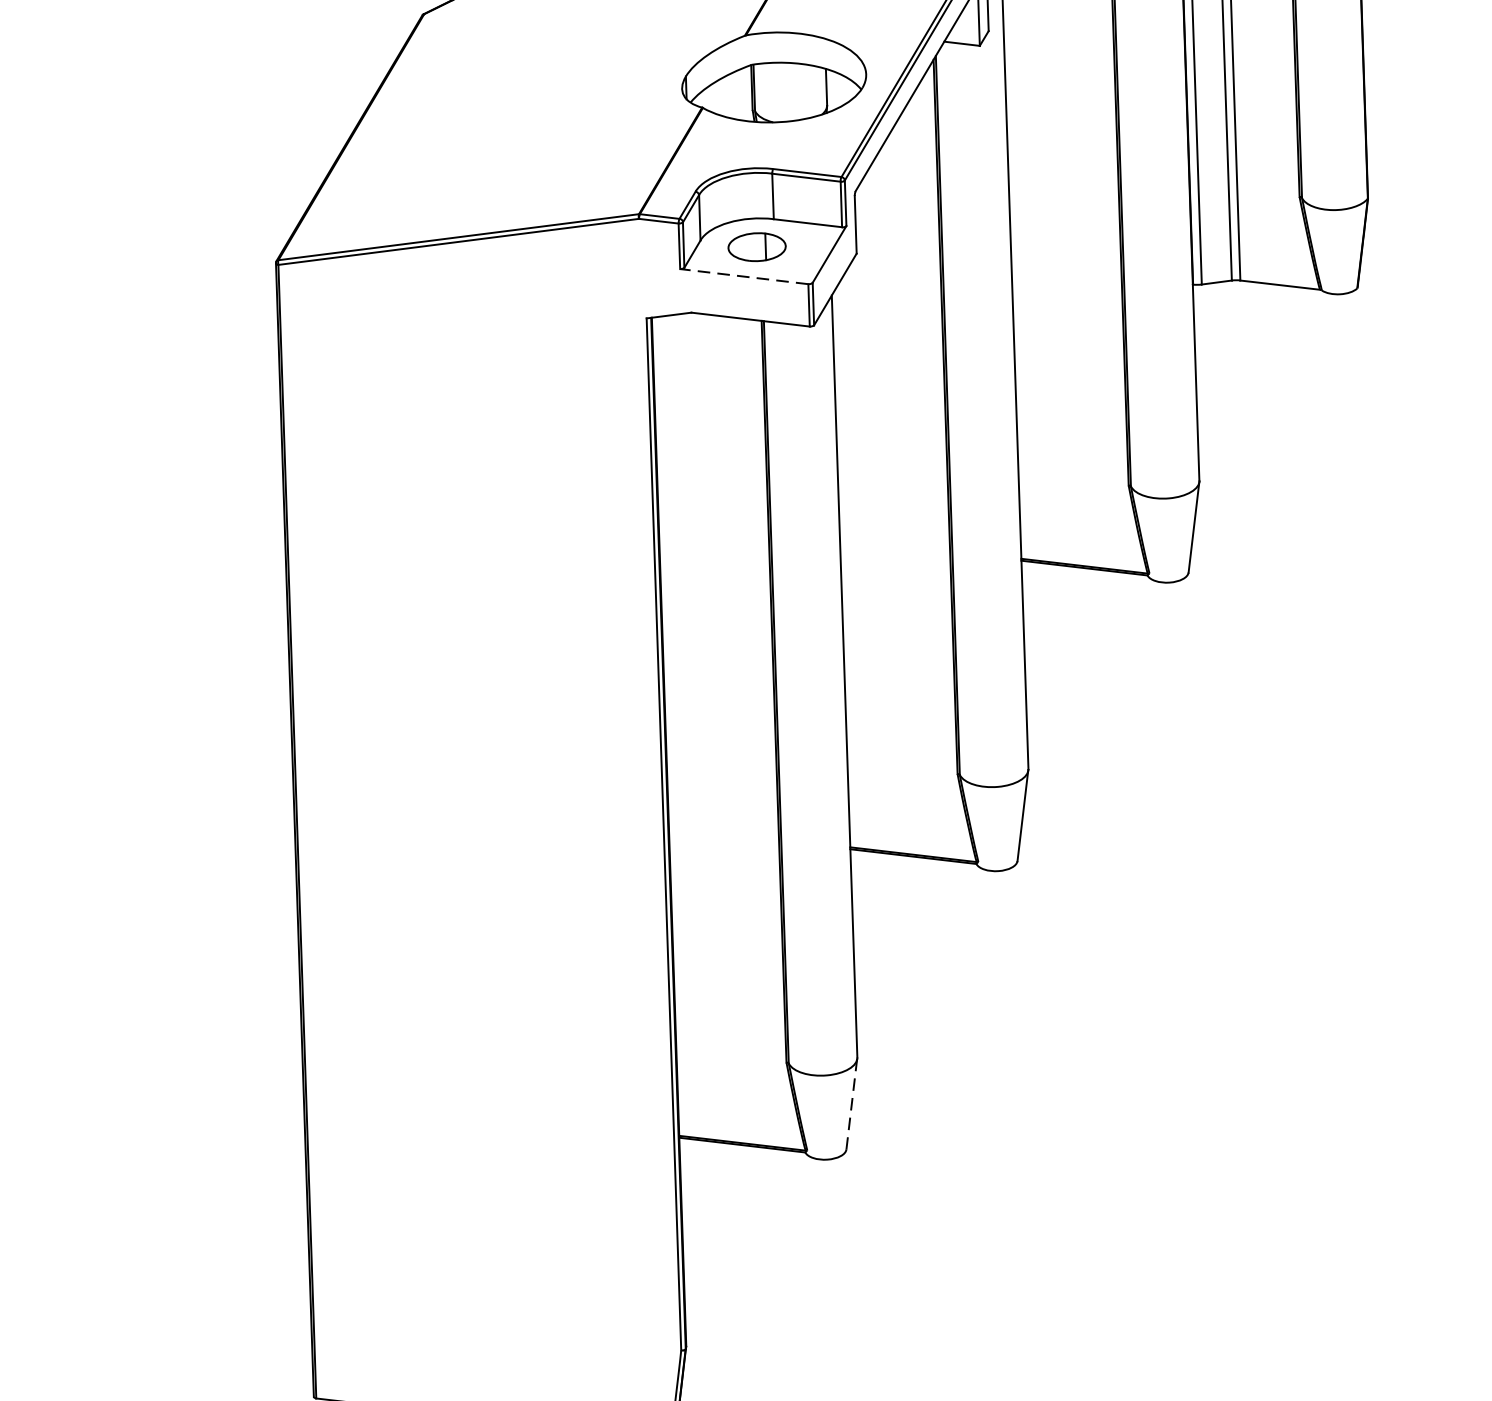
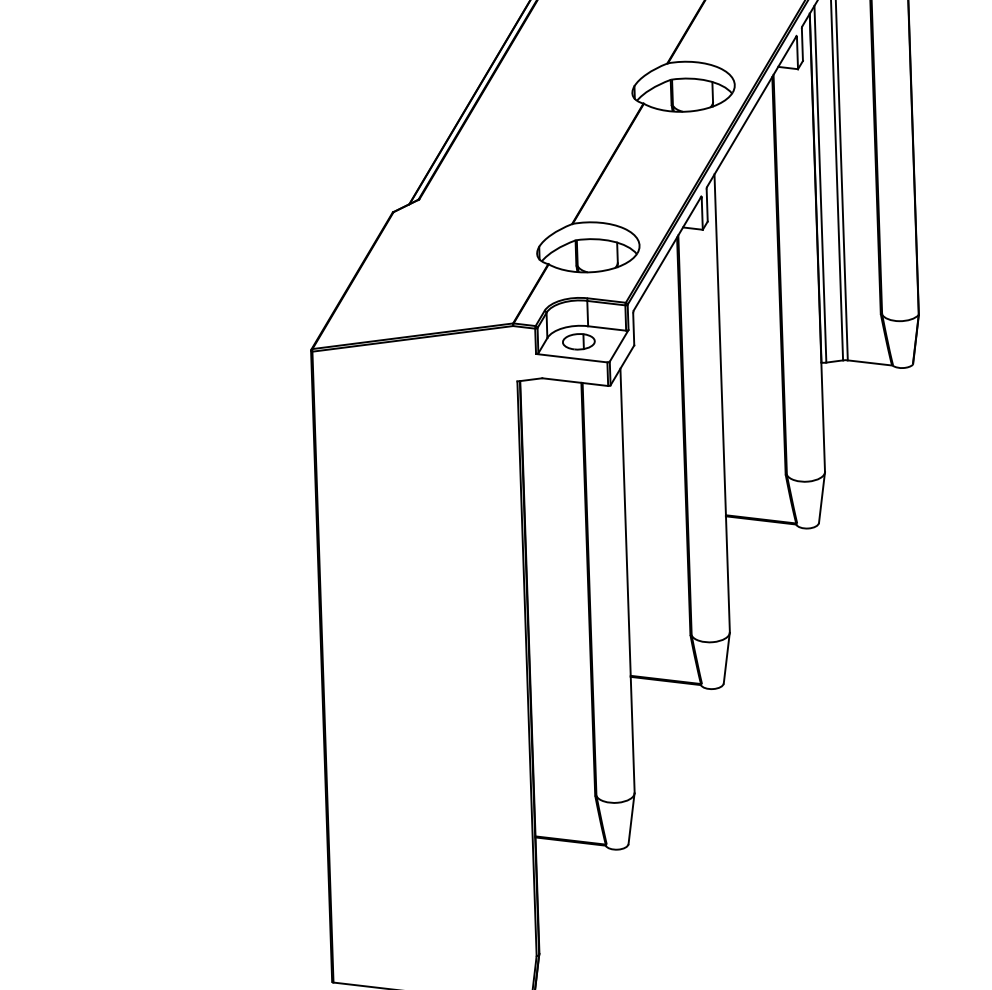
line: (743, 277) -> (571, 358), dashed -> solid
line: (851, 1103) -> (631, 818), dashed -> solid

